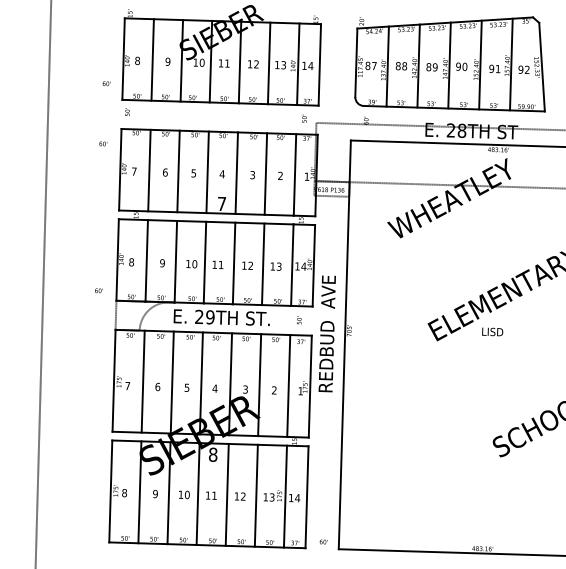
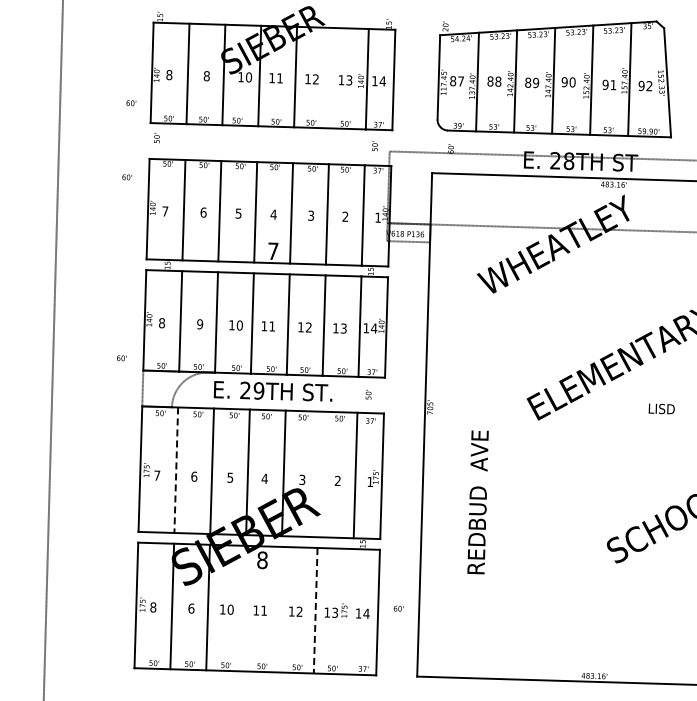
text: (167, 62) -> (206, 76), 9 -> 8
line: (268, 62) -> (330, 77), removed
text: (492, 331) -> (661, 408), moved
text: (326, 334) -> (477, 502), moved
line: (143, 381) -> (176, 470), solid -> dashed
line: (259, 385) -> (319, 474), removed
text: (155, 493) -> (191, 608), 9 -> 6
line: (197, 493) -> (243, 608), removed
line: (226, 494) -> (279, 609), removed
line: (256, 495) -> (315, 610), solid -> dashed
line: (285, 496) -> (351, 611), removed
text: (323, 541) -> (398, 608), moved

